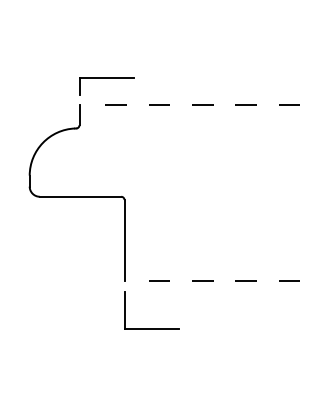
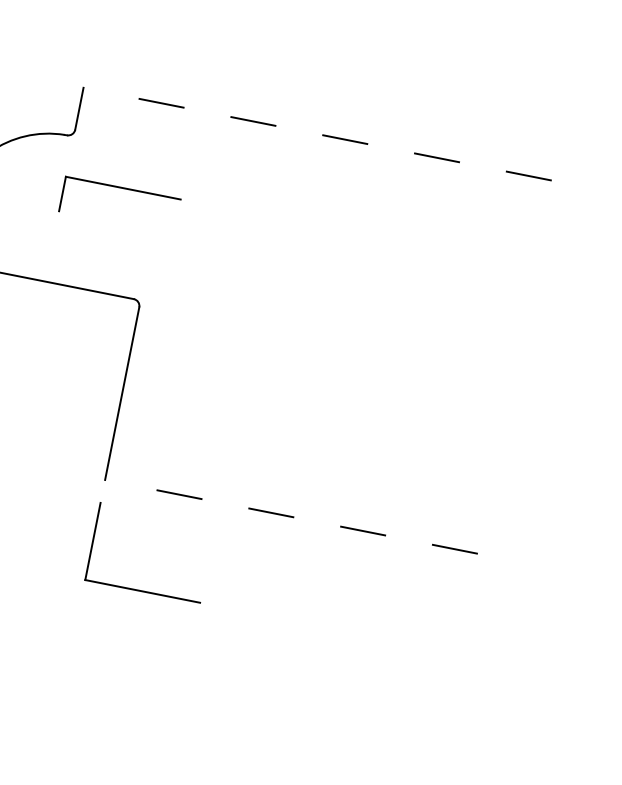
part: (106, 78) -> (123, 188), moved

